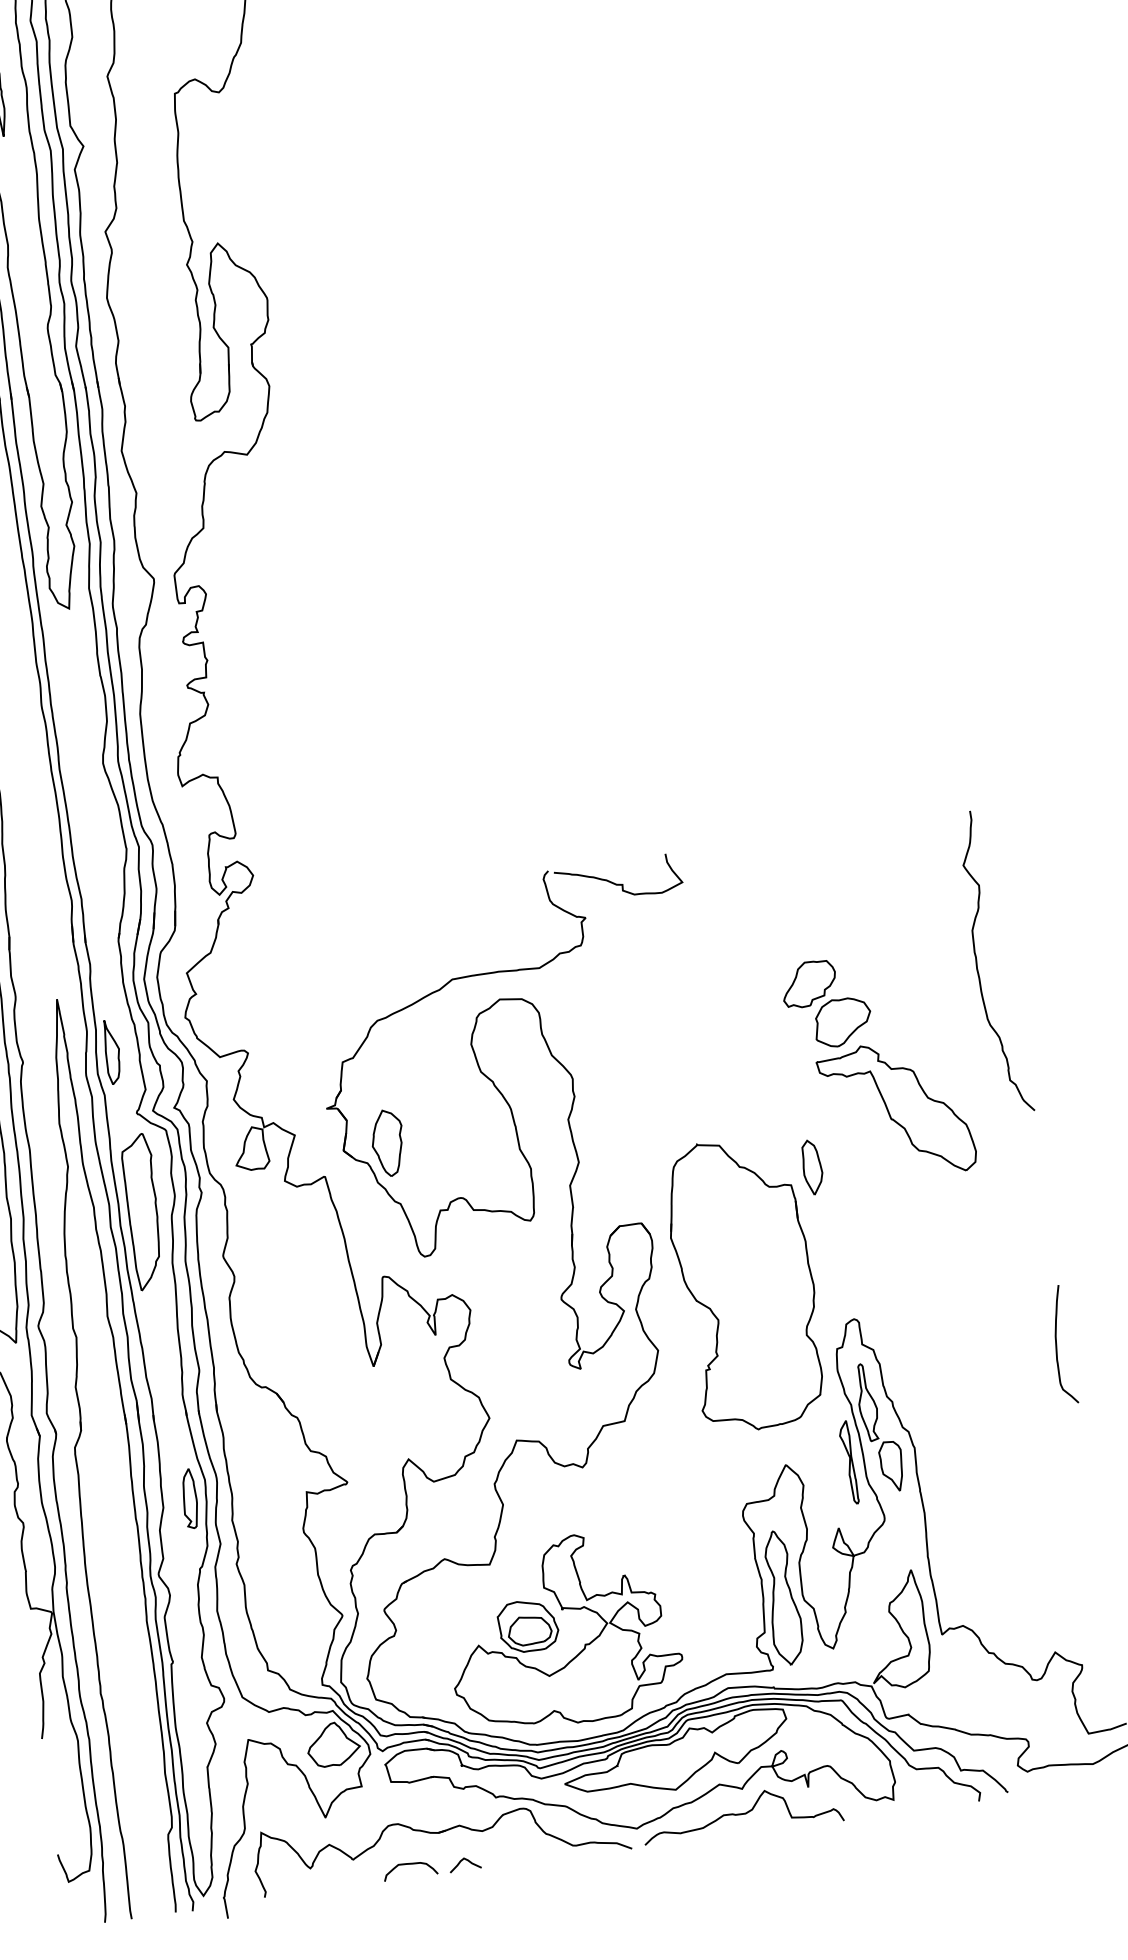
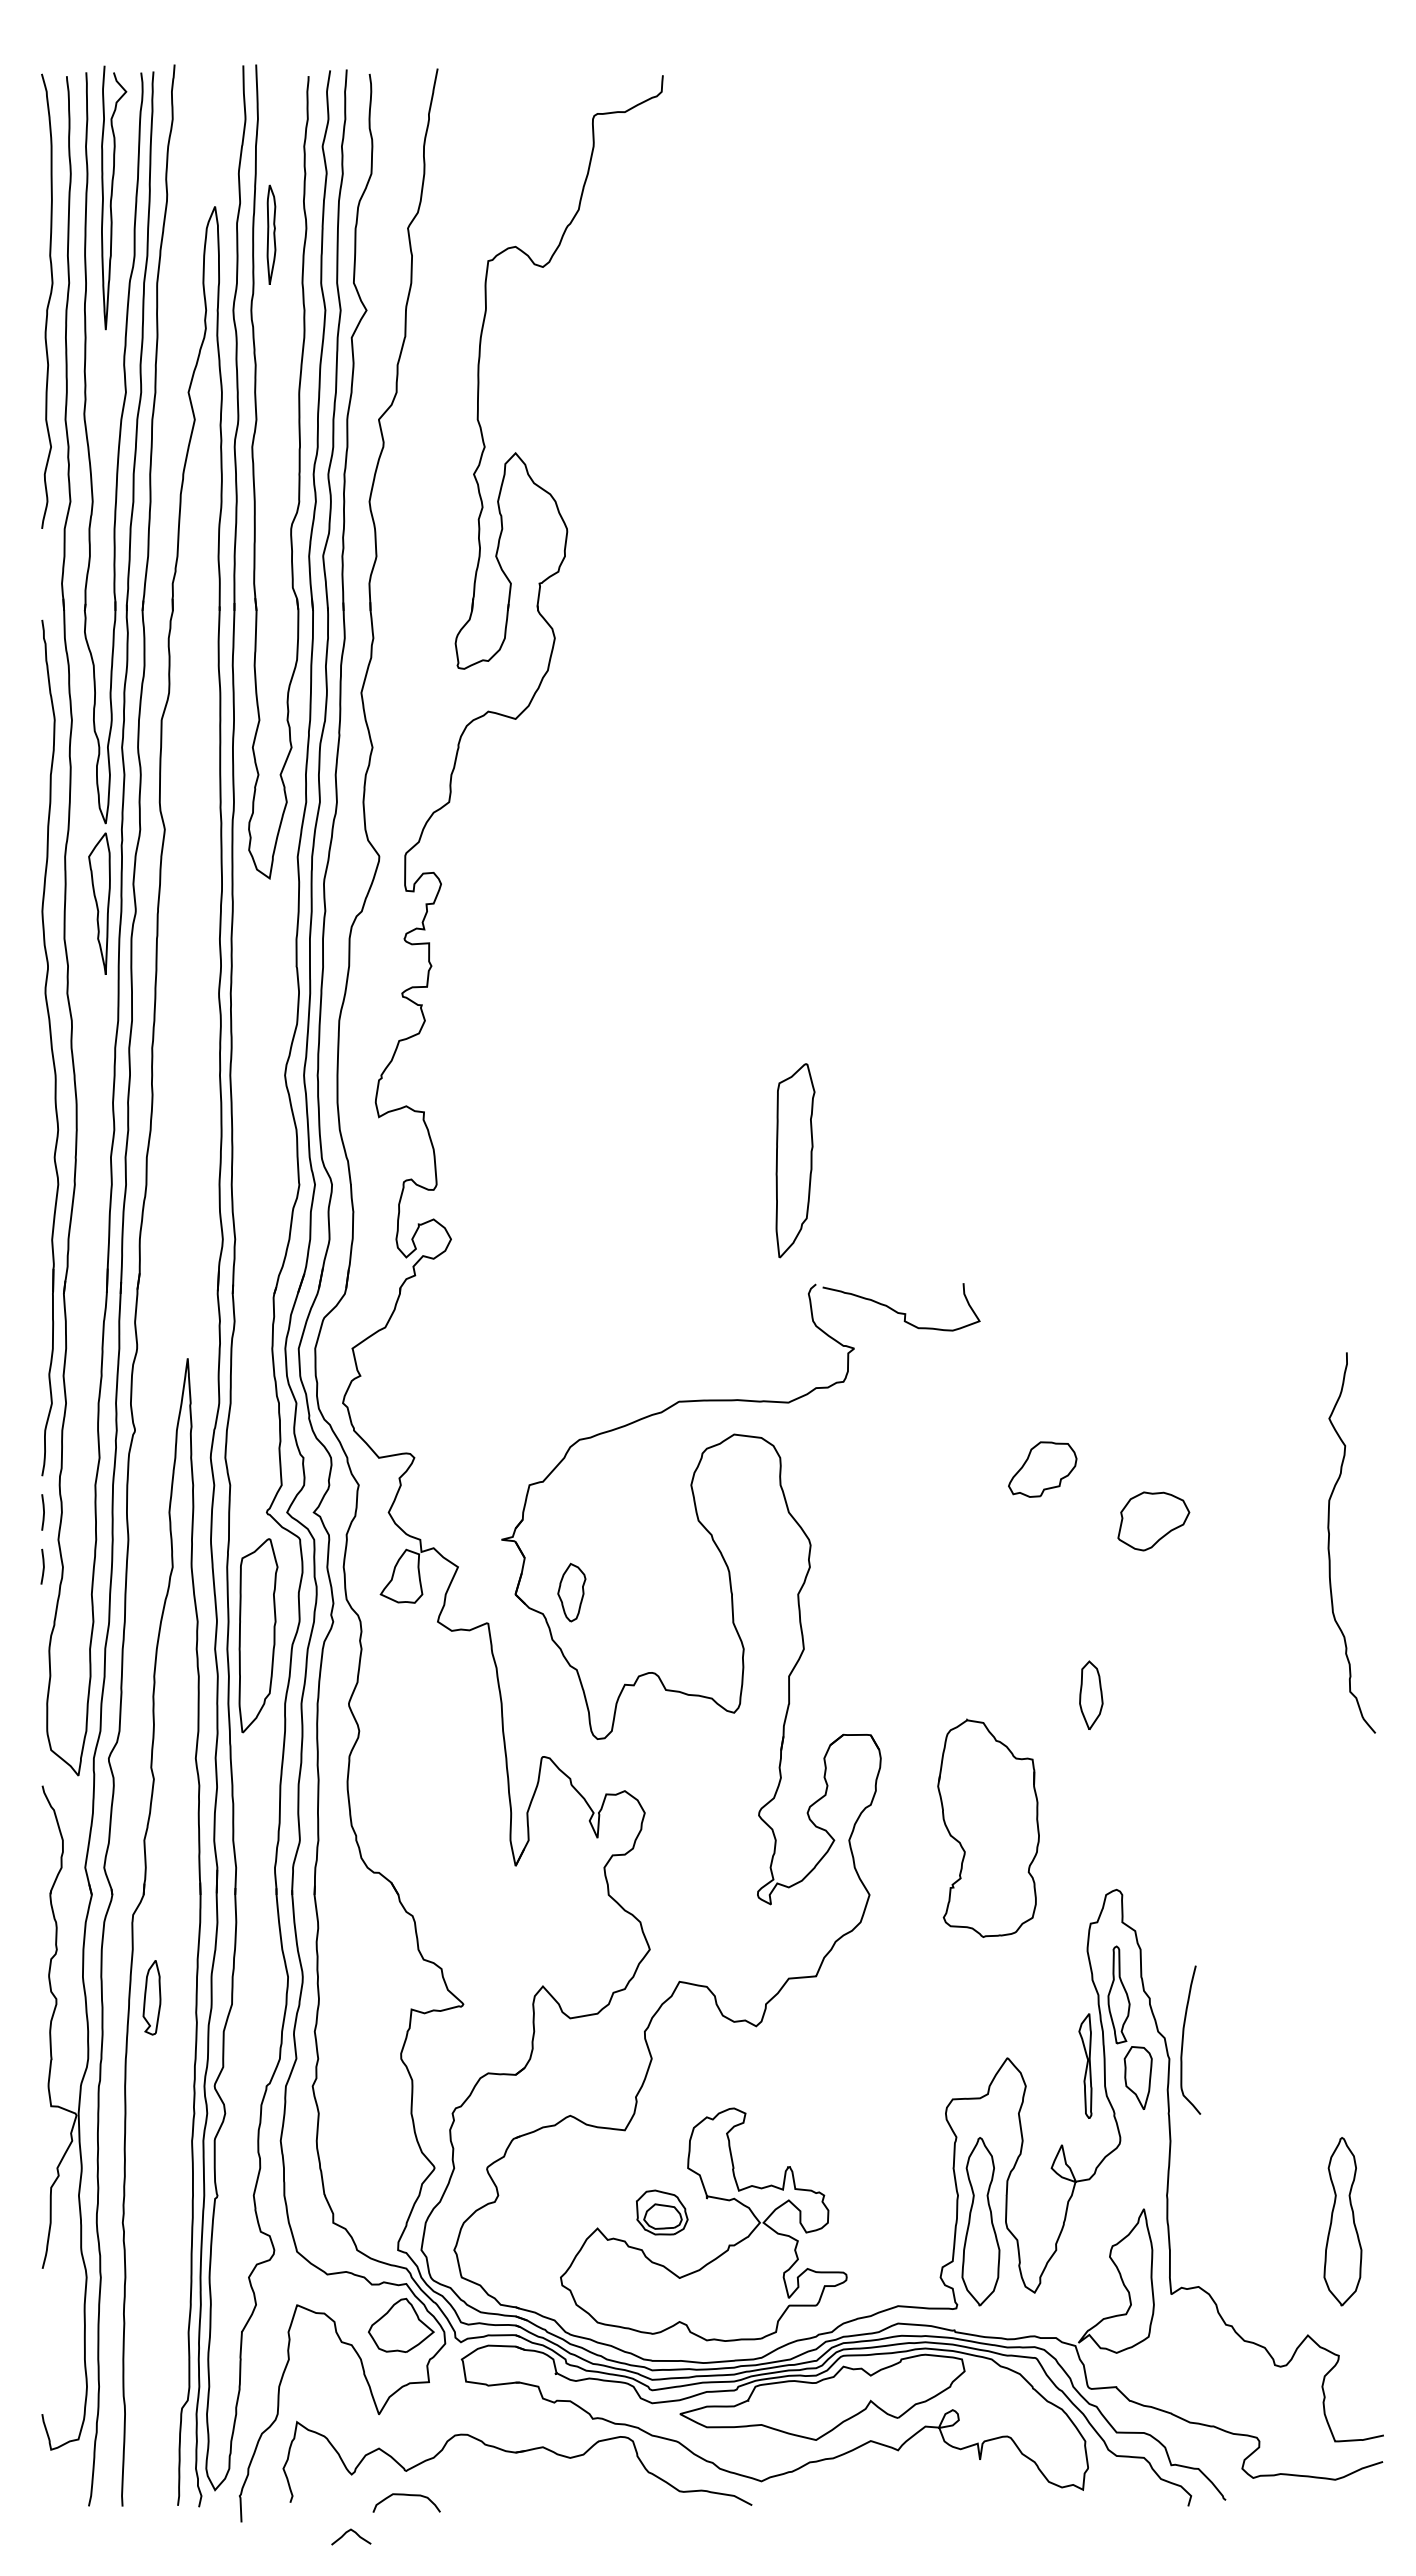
part: (518, 774) -> (795, 1160), added
curve: (977, 963) -> (1329, 1542), moved
part: (809, 984) -> (1042, 1469), moved
part: (111, 1051) -> (246, 1432), removed
part: (896, 1110) -> (1204, 1639), removed
part: (387, 1142) -> (571, 1592), size x0.7
part: (745, 1284) -> (988, 1828), size x0.6
curve: (1056, 1345) -> (1183, 2039), moved
part: (189, 1498) -> (151, 1997), moved
part: (1070, 1557) -> (1342, 2221), added
part: (528, 1625) -> (662, 2212), size x0.7
curve: (741, 1814) -> (893, 2481), removed
curve: (466, 1860) -> (353, 2532), moved
curve: (409, 1864) -> (406, 2495), moved

